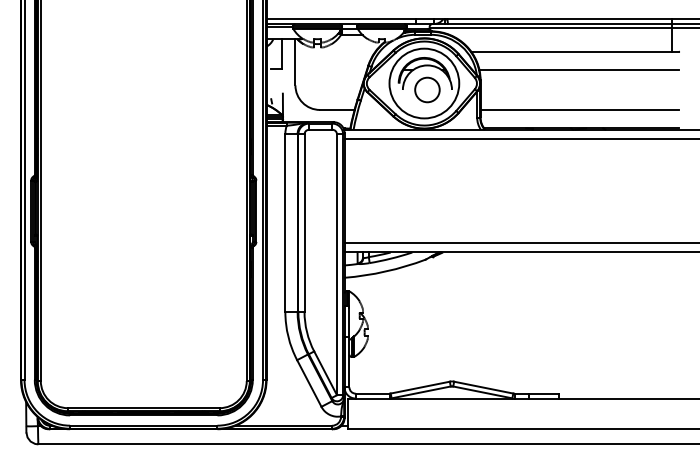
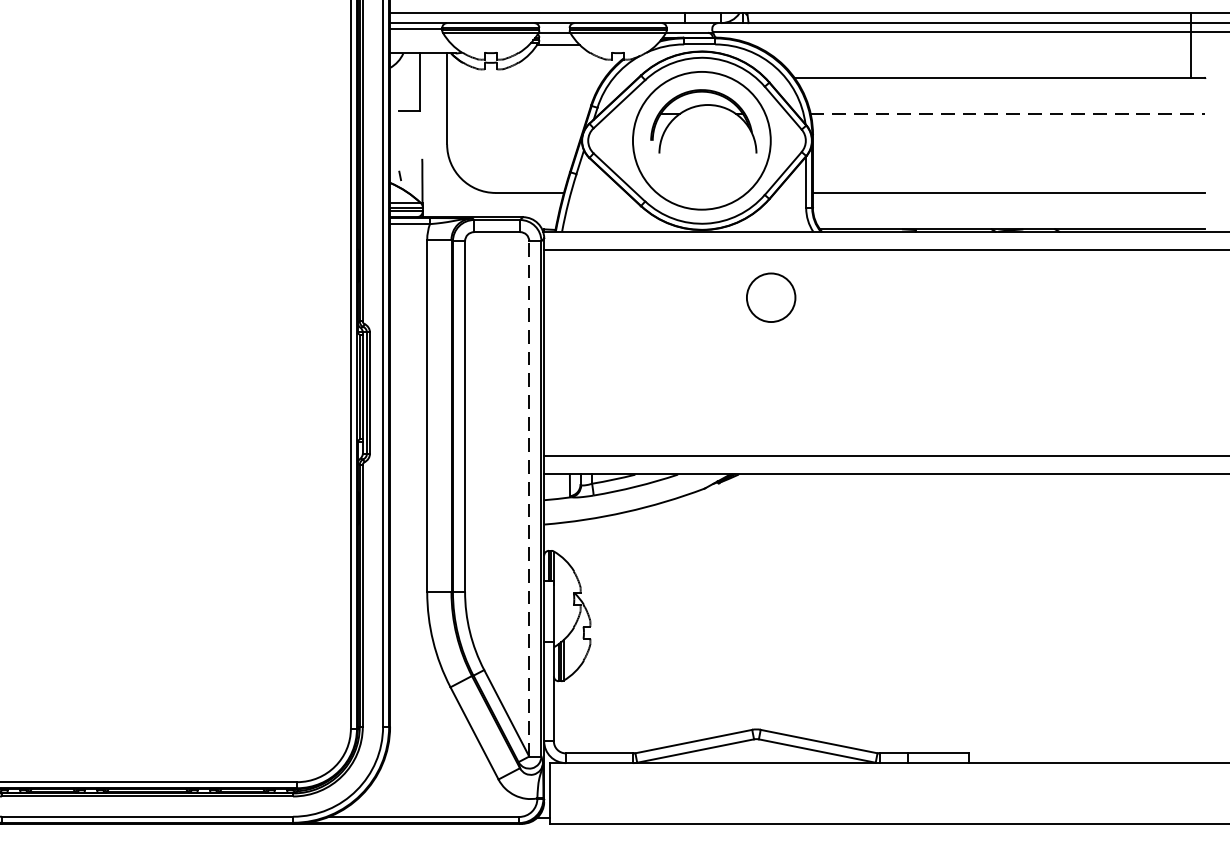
line: (579, 70) -> (1008, 114), solid -> dashed
circle: (427, 89) -> (771, 296), moved
line: (337, 264) -> (530, 498), solid -> dashed

